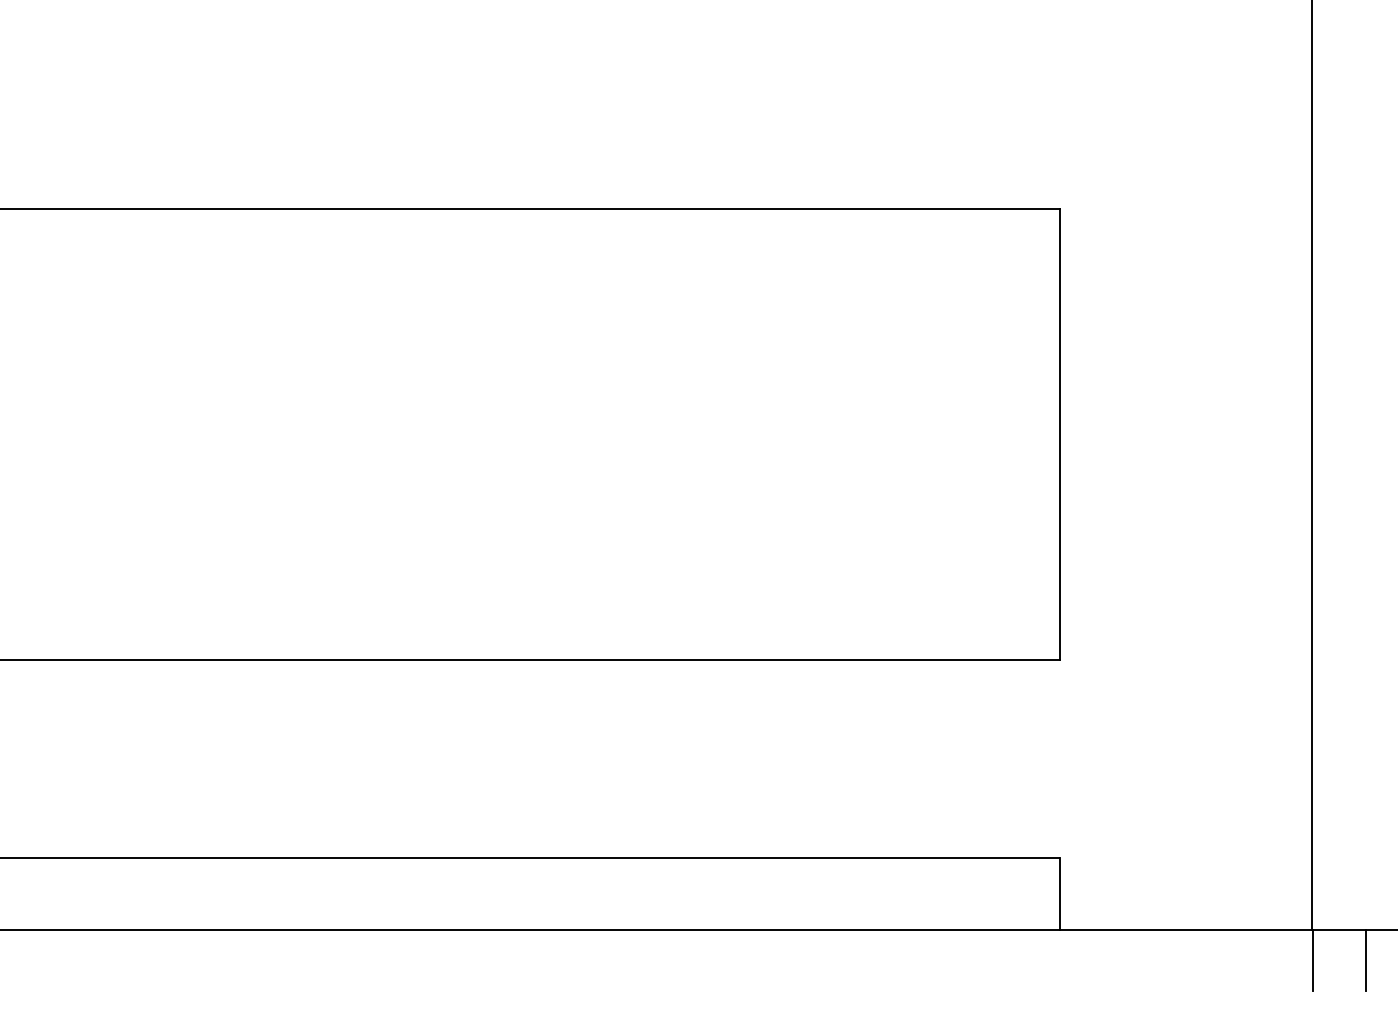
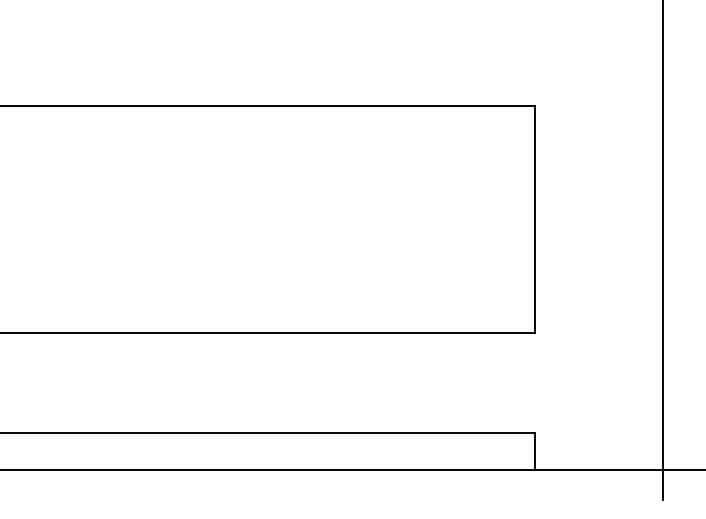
line: (1367, 959) -> (690, 484), removed

